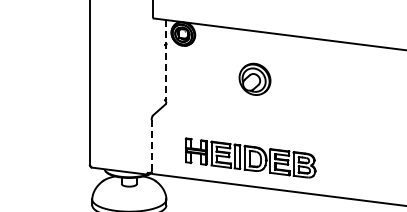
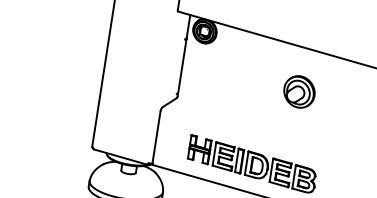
line: (166, 61) -> (184, 56), dashed -> solid
part: (254, 78) -> (299, 91), moved
line: (151, 145) -> (156, 136), dashed -> solid

